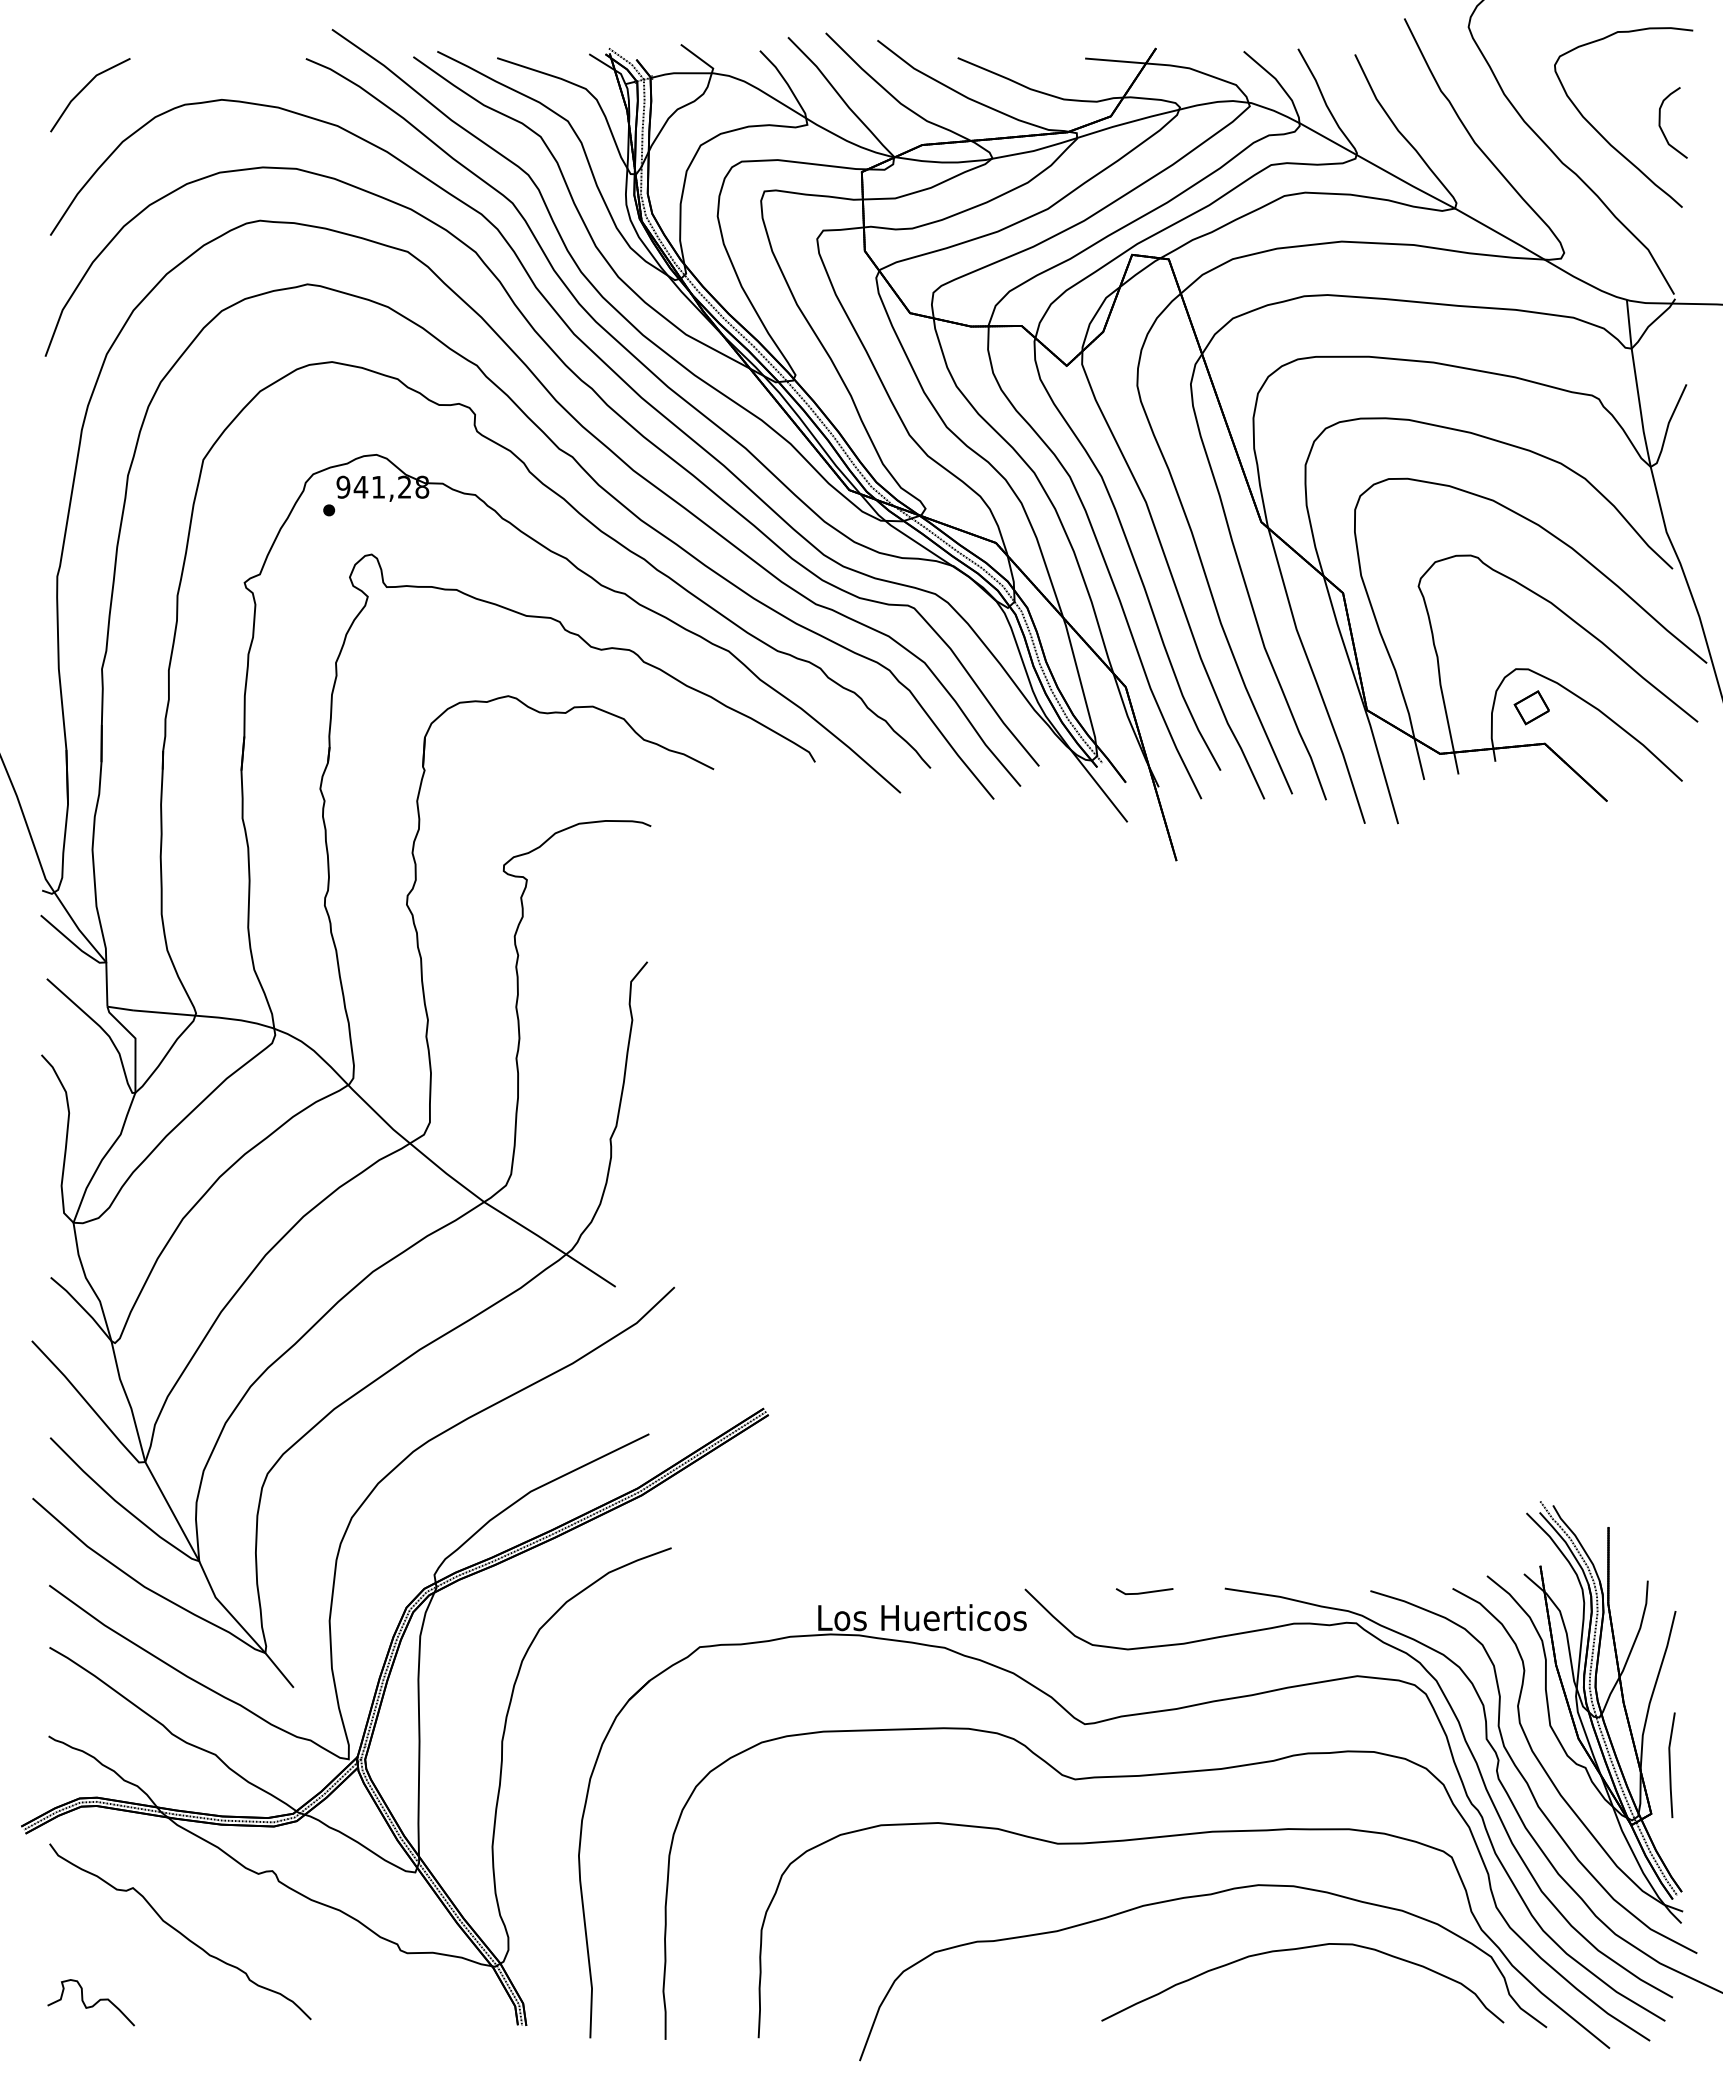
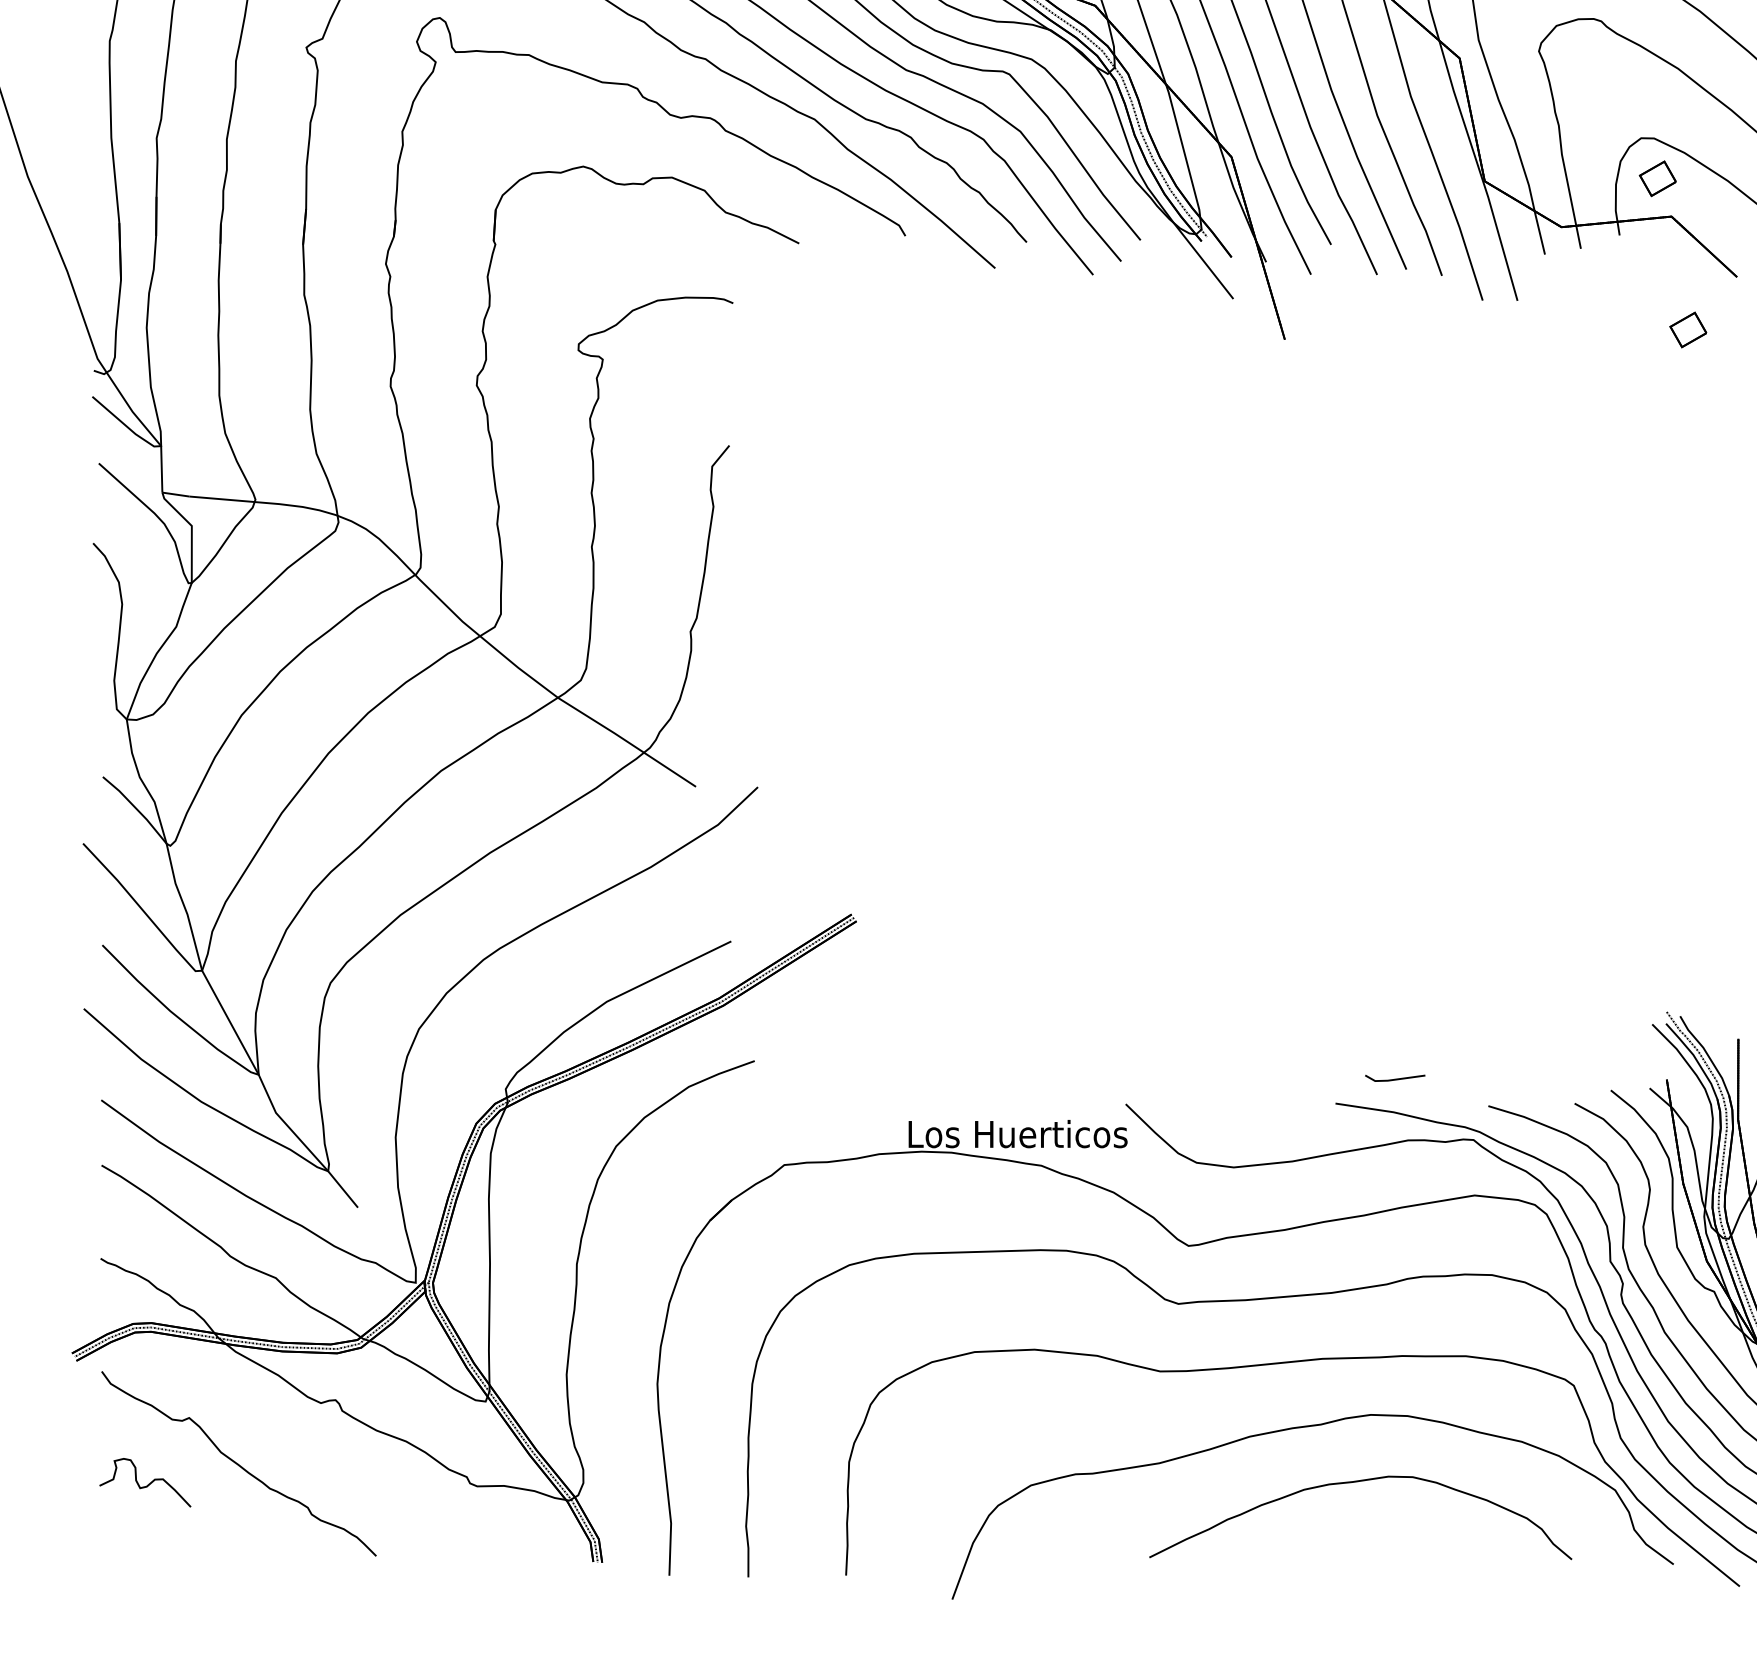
part: (1560, 851) -> (1687, 329), added
line: (1145, 1591) -> (1396, 1078), moved
curve: (1300, 1949) -> (1358, 1482), moved
part: (90, 2002) -> (144, 1482), moved

